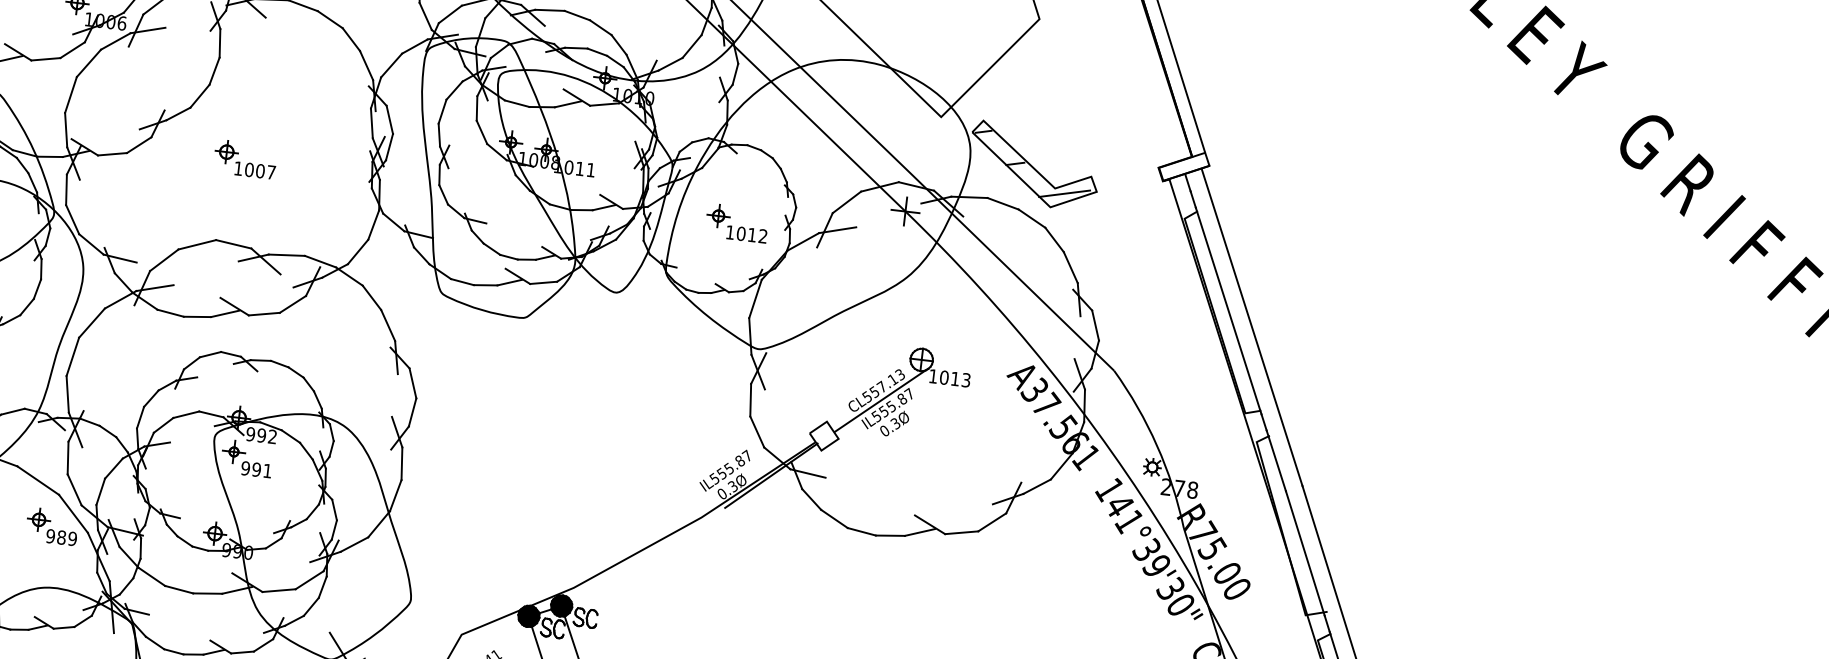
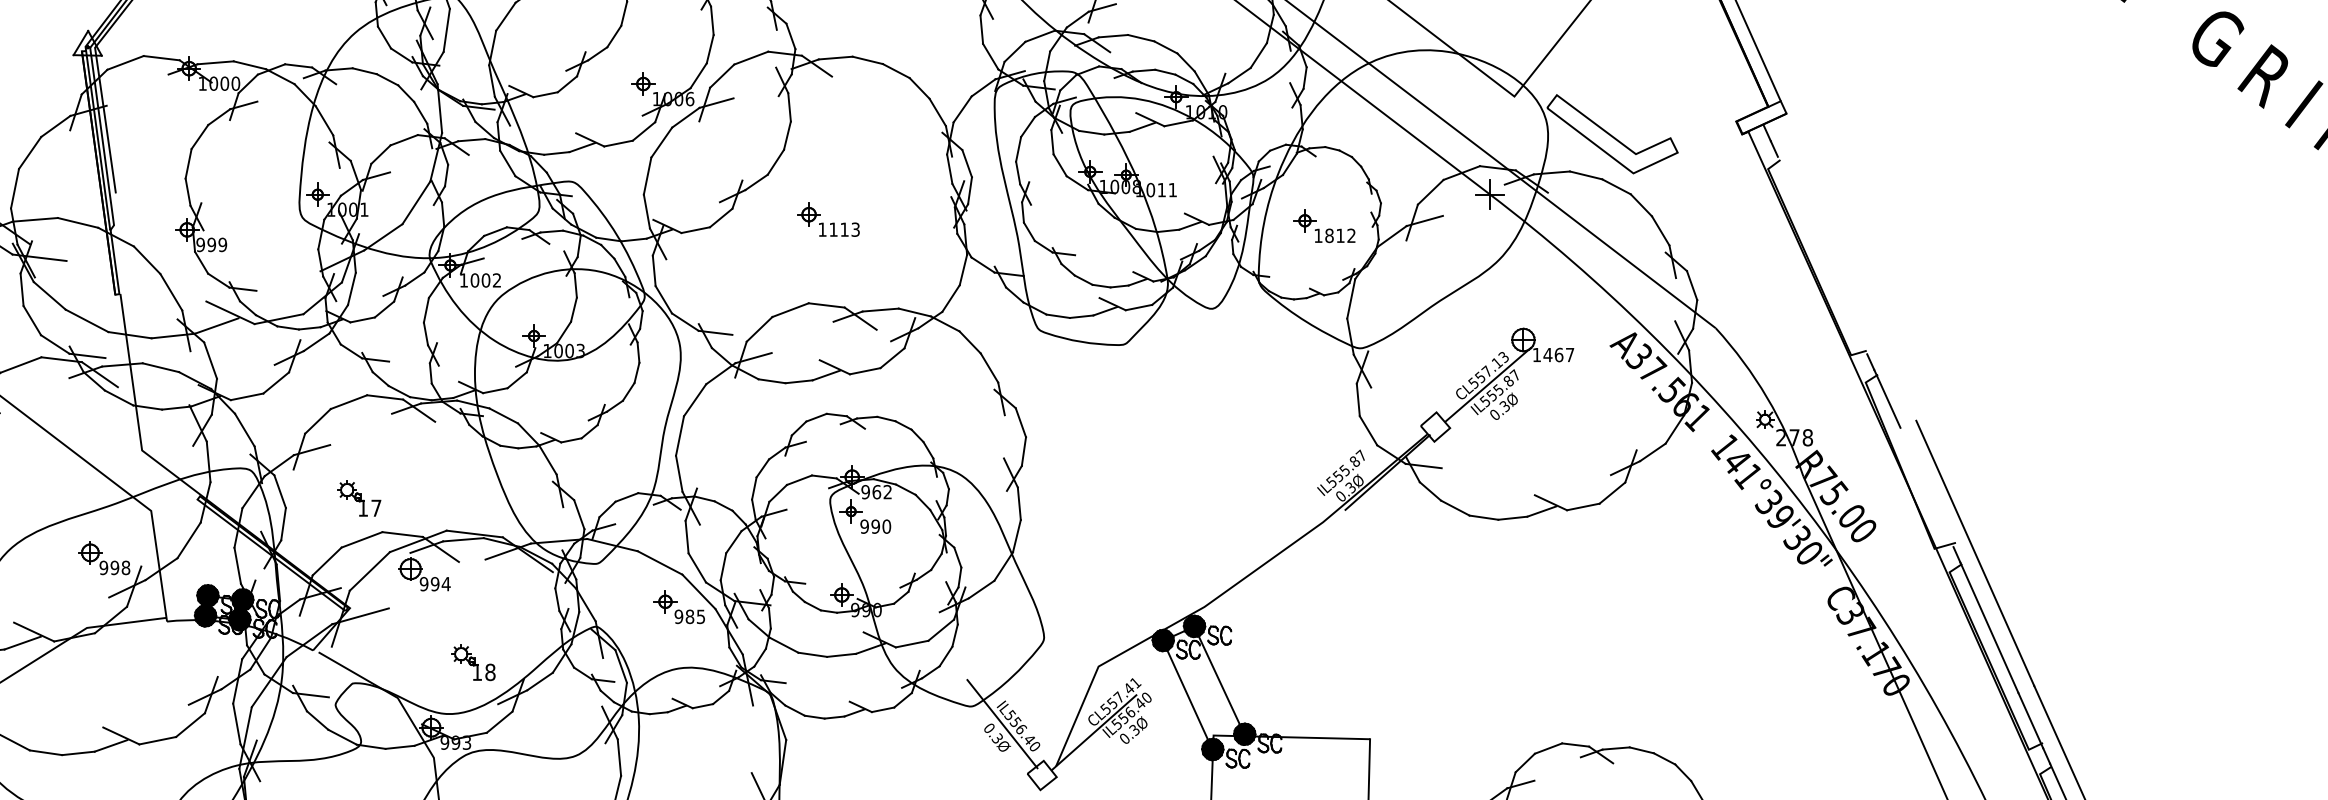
hatch: (1032, 165) -> (1610, 134), removed
text: (260, 170) -> (844, 229), 1007 -> 1113
text: (741, 233) -> (1329, 235), 1012 -> 1812
line: (1228, 310) -> (1822, 255), removed
line: (1251, 326) -> (1847, 268), removed
text: (954, 378) -> (1558, 354), 1013 -> 1467
text: (261, 435) -> (876, 492), 992 -> 962
text: (267, 470) -> (886, 526), 991 -> 990
text: (72, 538) -> (700, 616), 989 -> 985
line: (1304, 553) -> (1926, 487), removed

